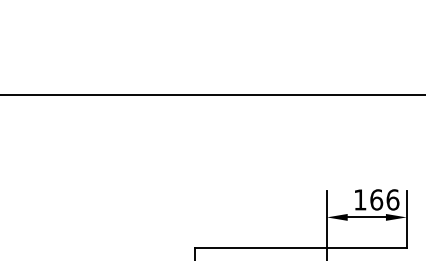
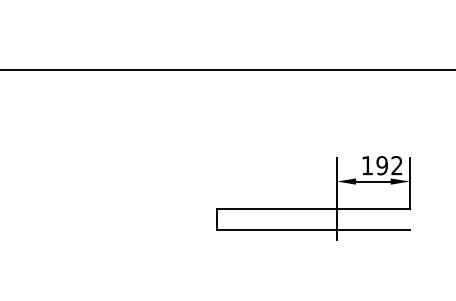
text: (384, 199) -> (389, 165), 166 -> 192

